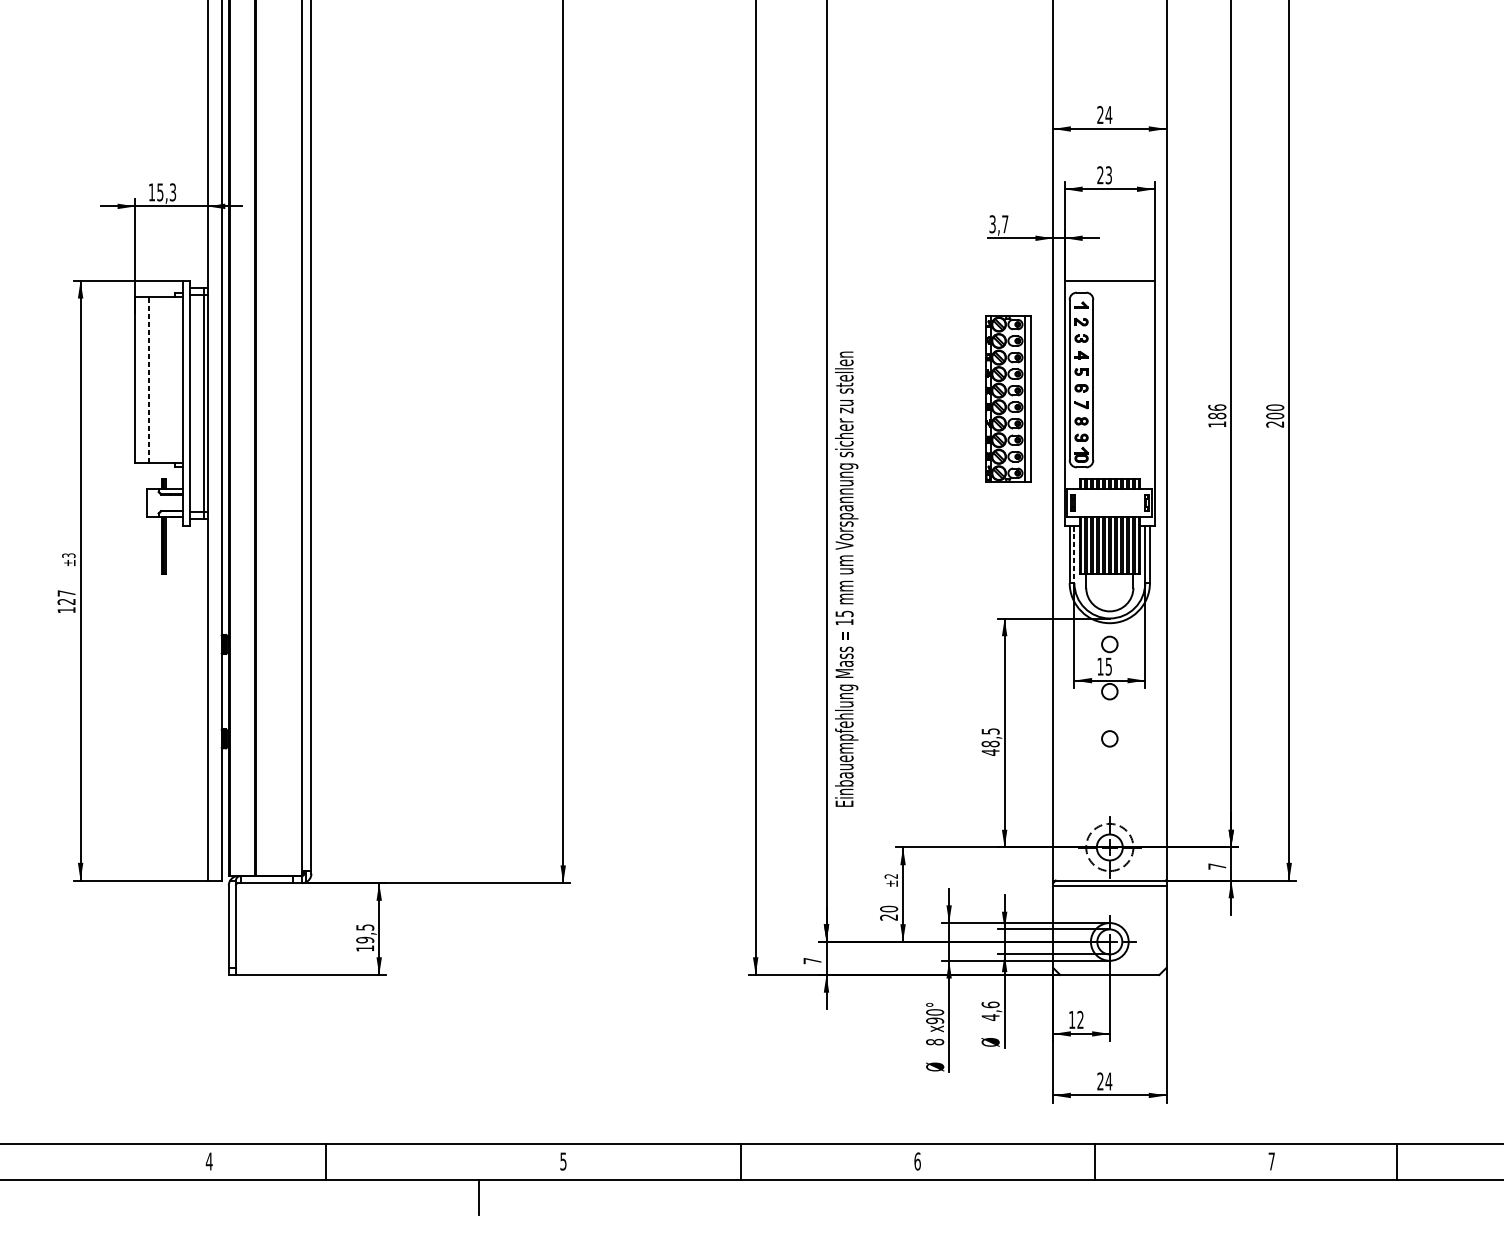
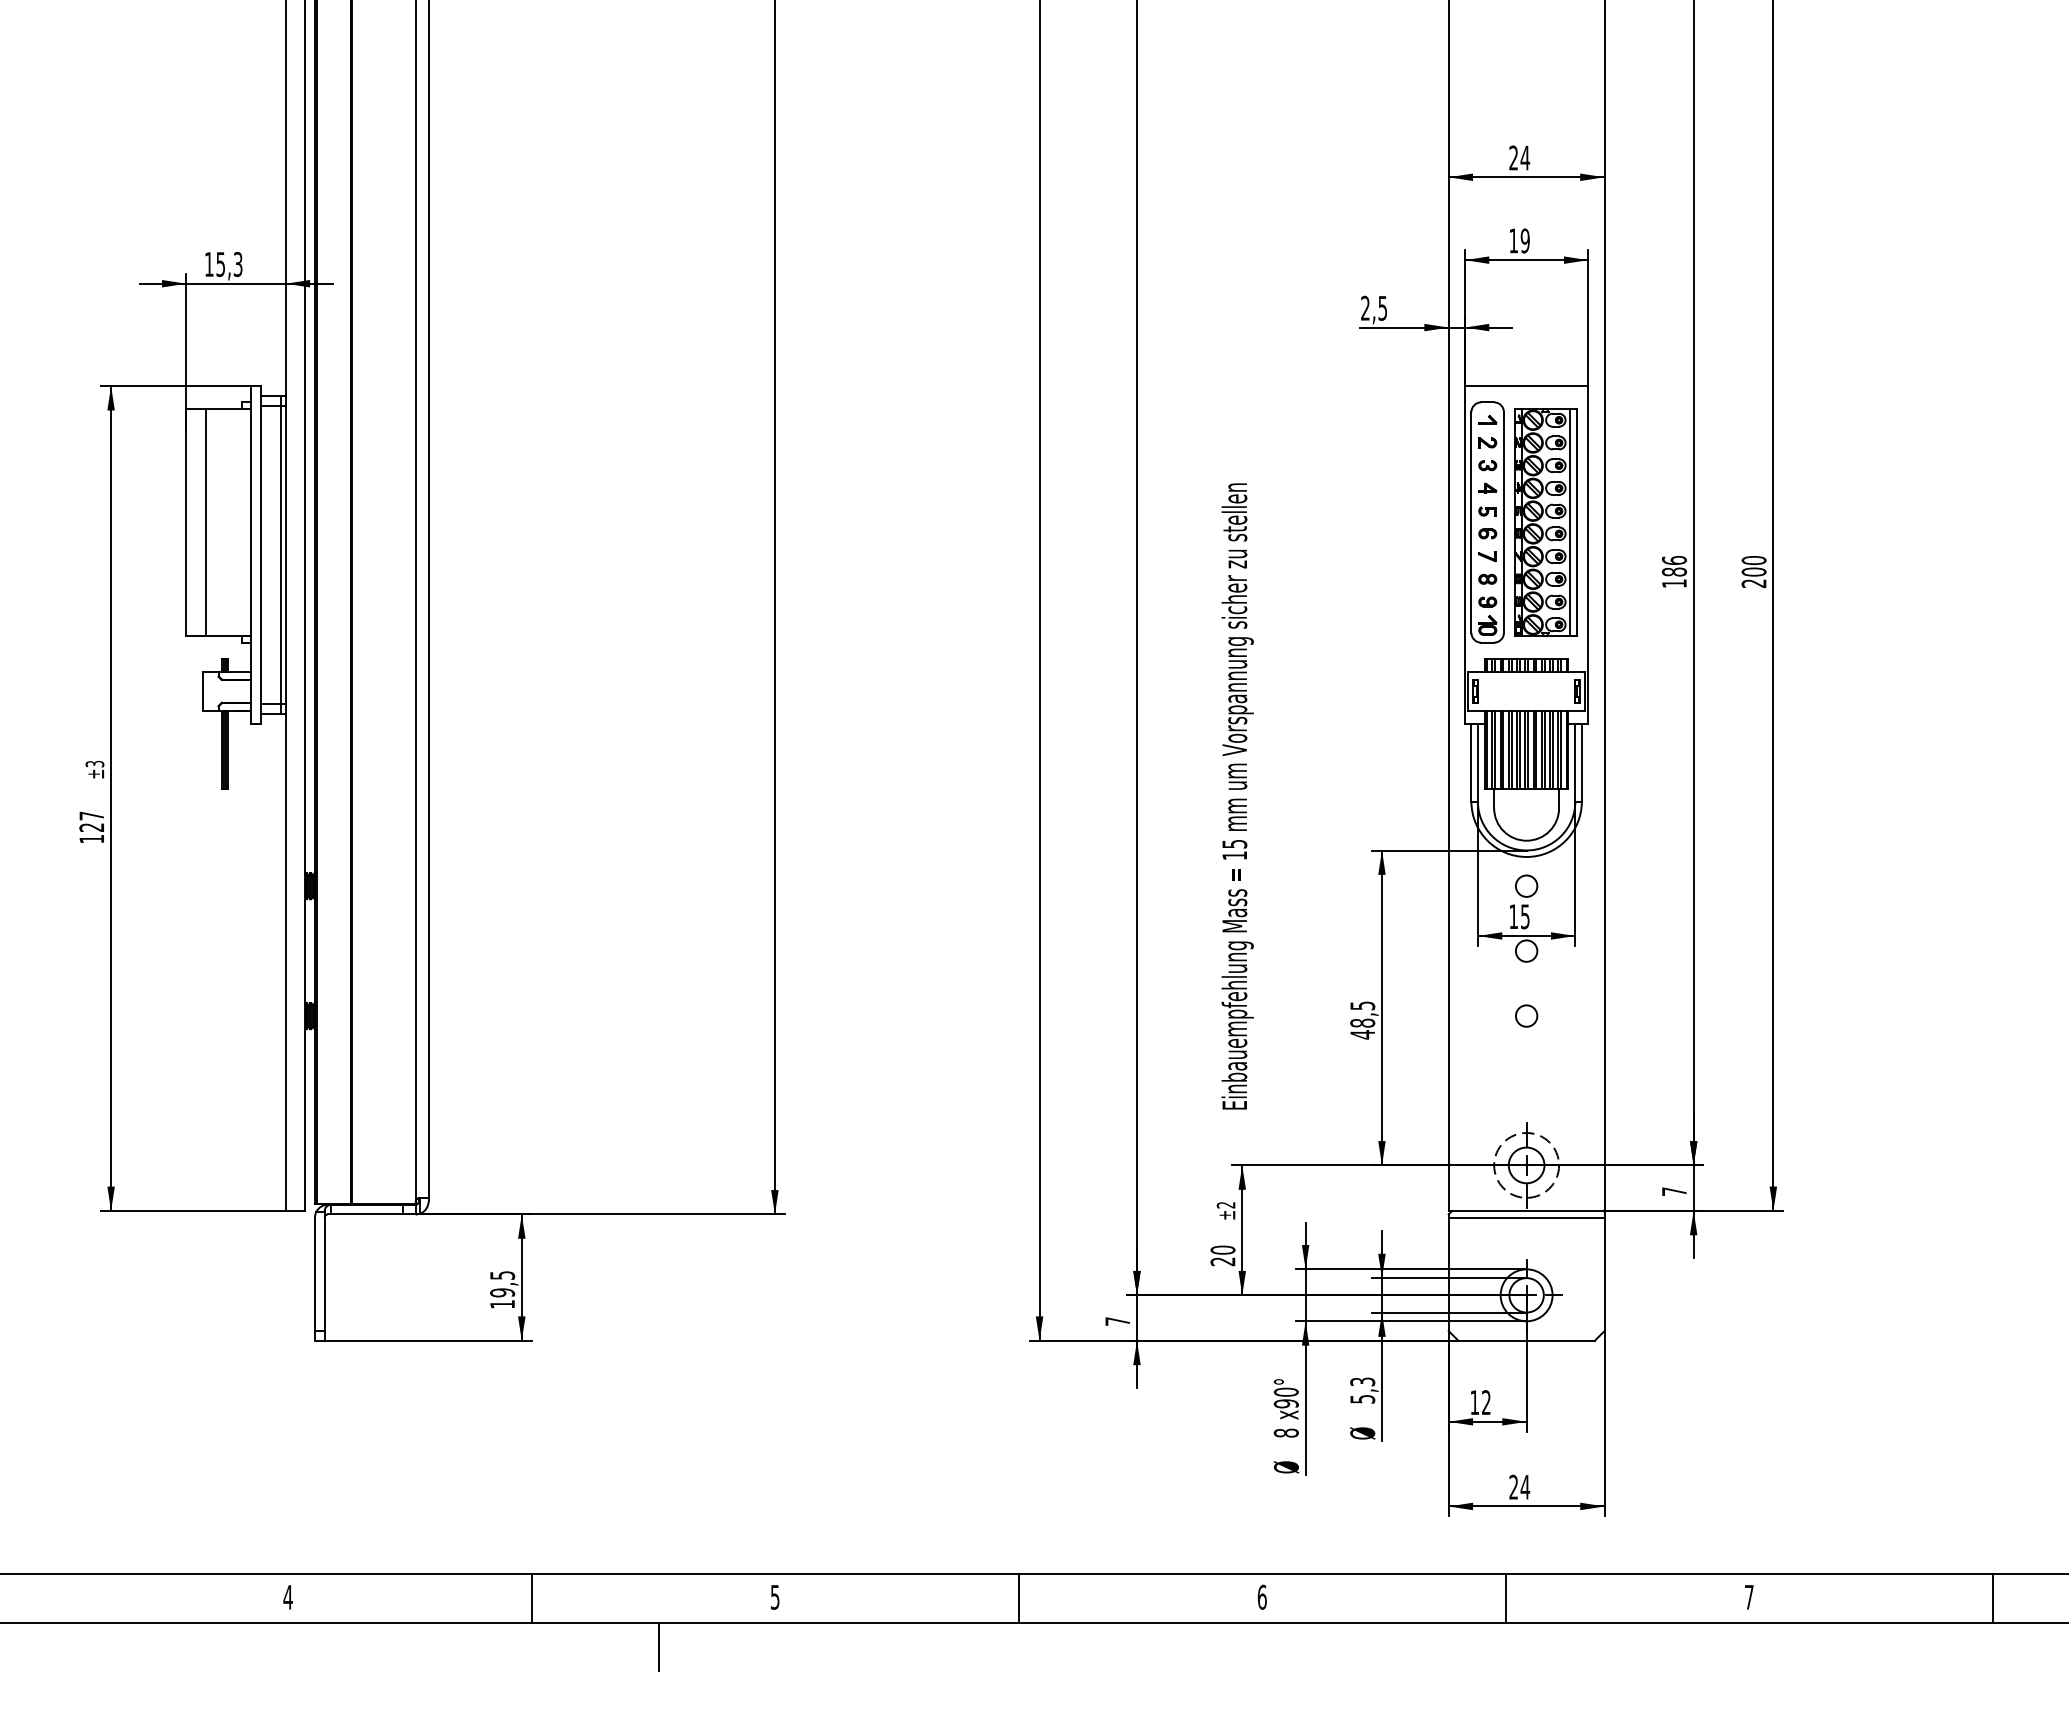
text: (1104, 174) -> (1519, 240), 23 -> 19
text: (998, 224) -> (1373, 308), 3,7 -> 2,5
line: (149, 380) -> (205, 522), dashed -> solid
part: (1007, 398) -> (1545, 522), moved
line: (1074, 554) -> (1477, 762), dashed -> solid
text: (846, 579) -> (1237, 796), moved
text: (990, 1011) -> (1362, 1390), 4,6 -> 5,3
line: (325, 1161) -> (531, 1597), moved
line: (1397, 1161) -> (1993, 1597), moved

